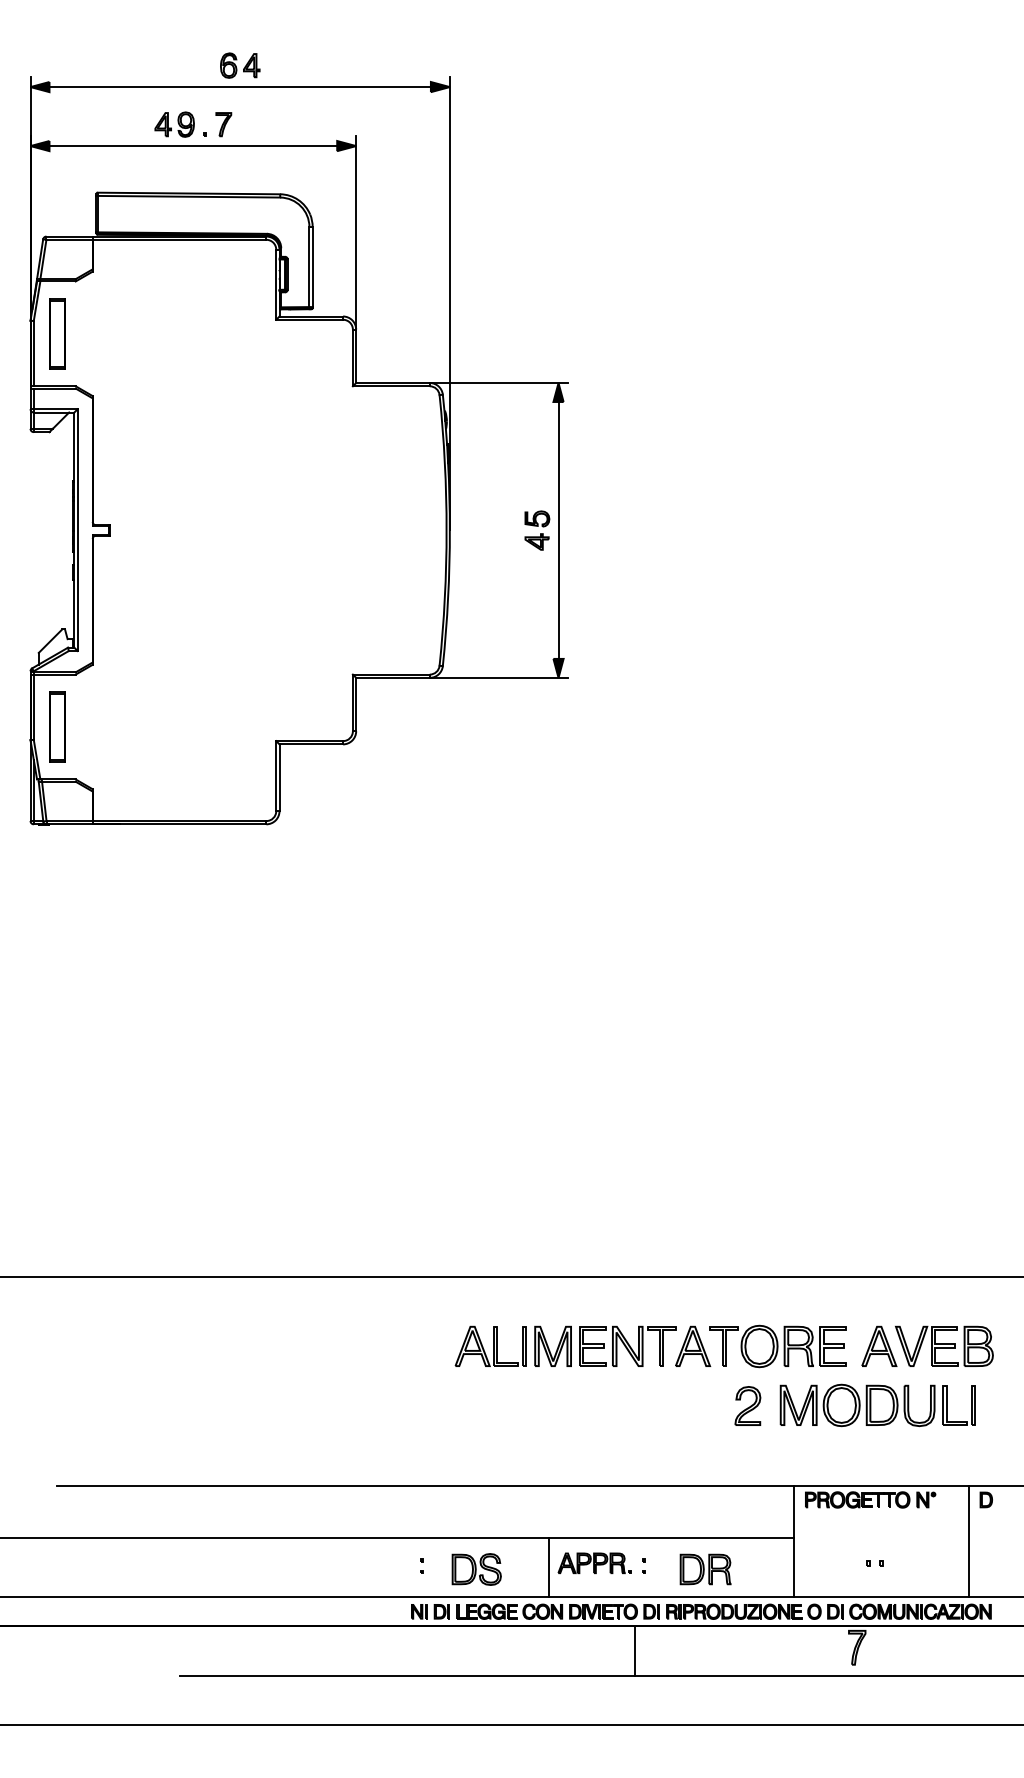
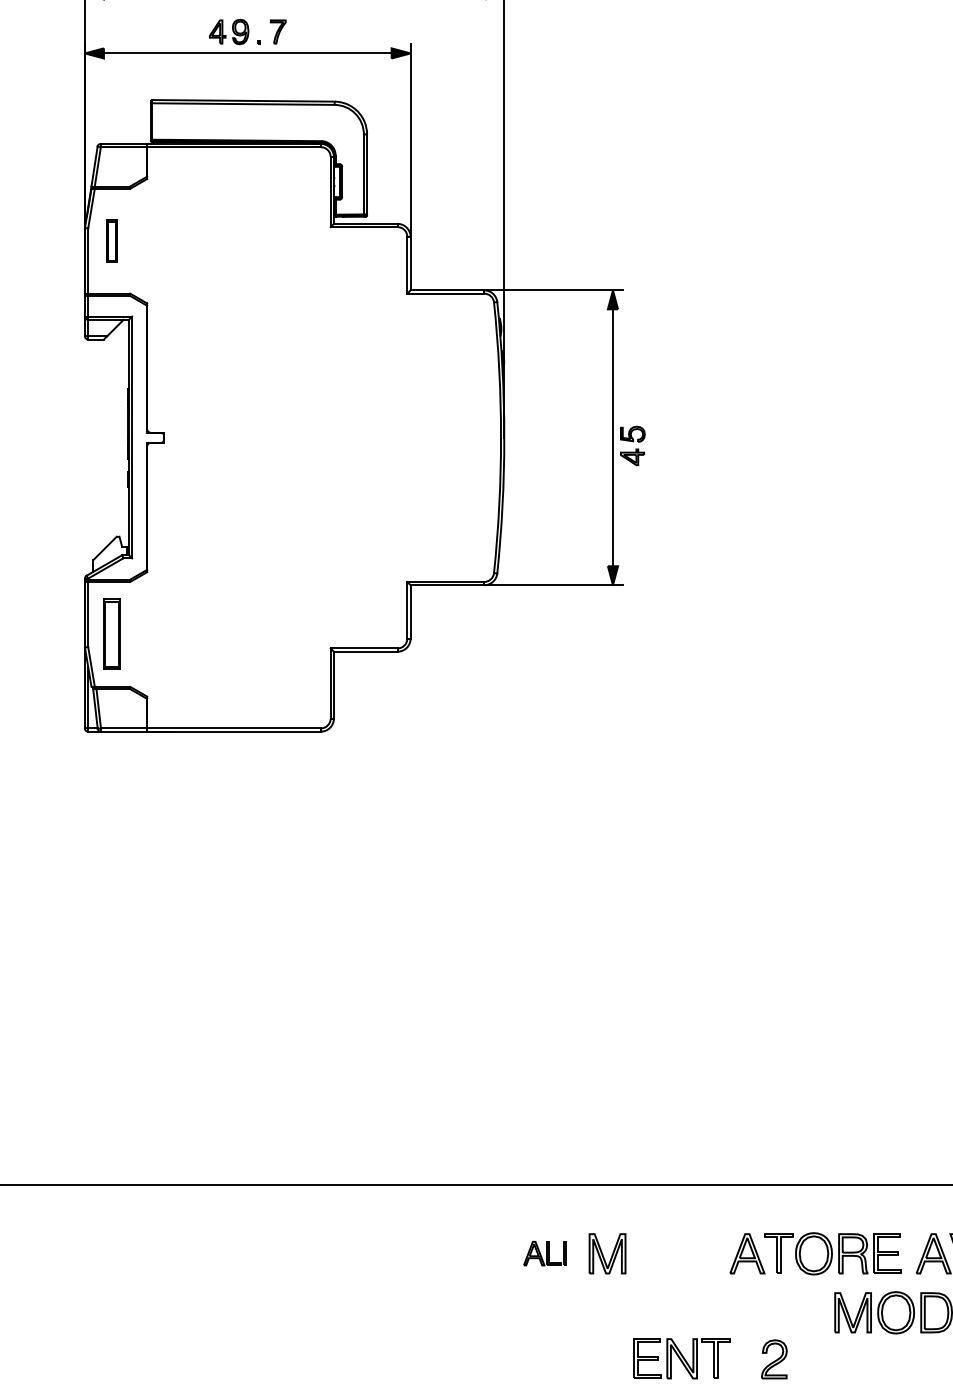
part: (57, 333) -> (111, 240), size x0.6
part: (537, 530) -> (632, 445), moved
part: (490, 1345) -> (544, 1252), size x0.6
part: (627, 1345) -> (681, 1357), moved
part: (747, 1405) -> (773, 1358), moved

